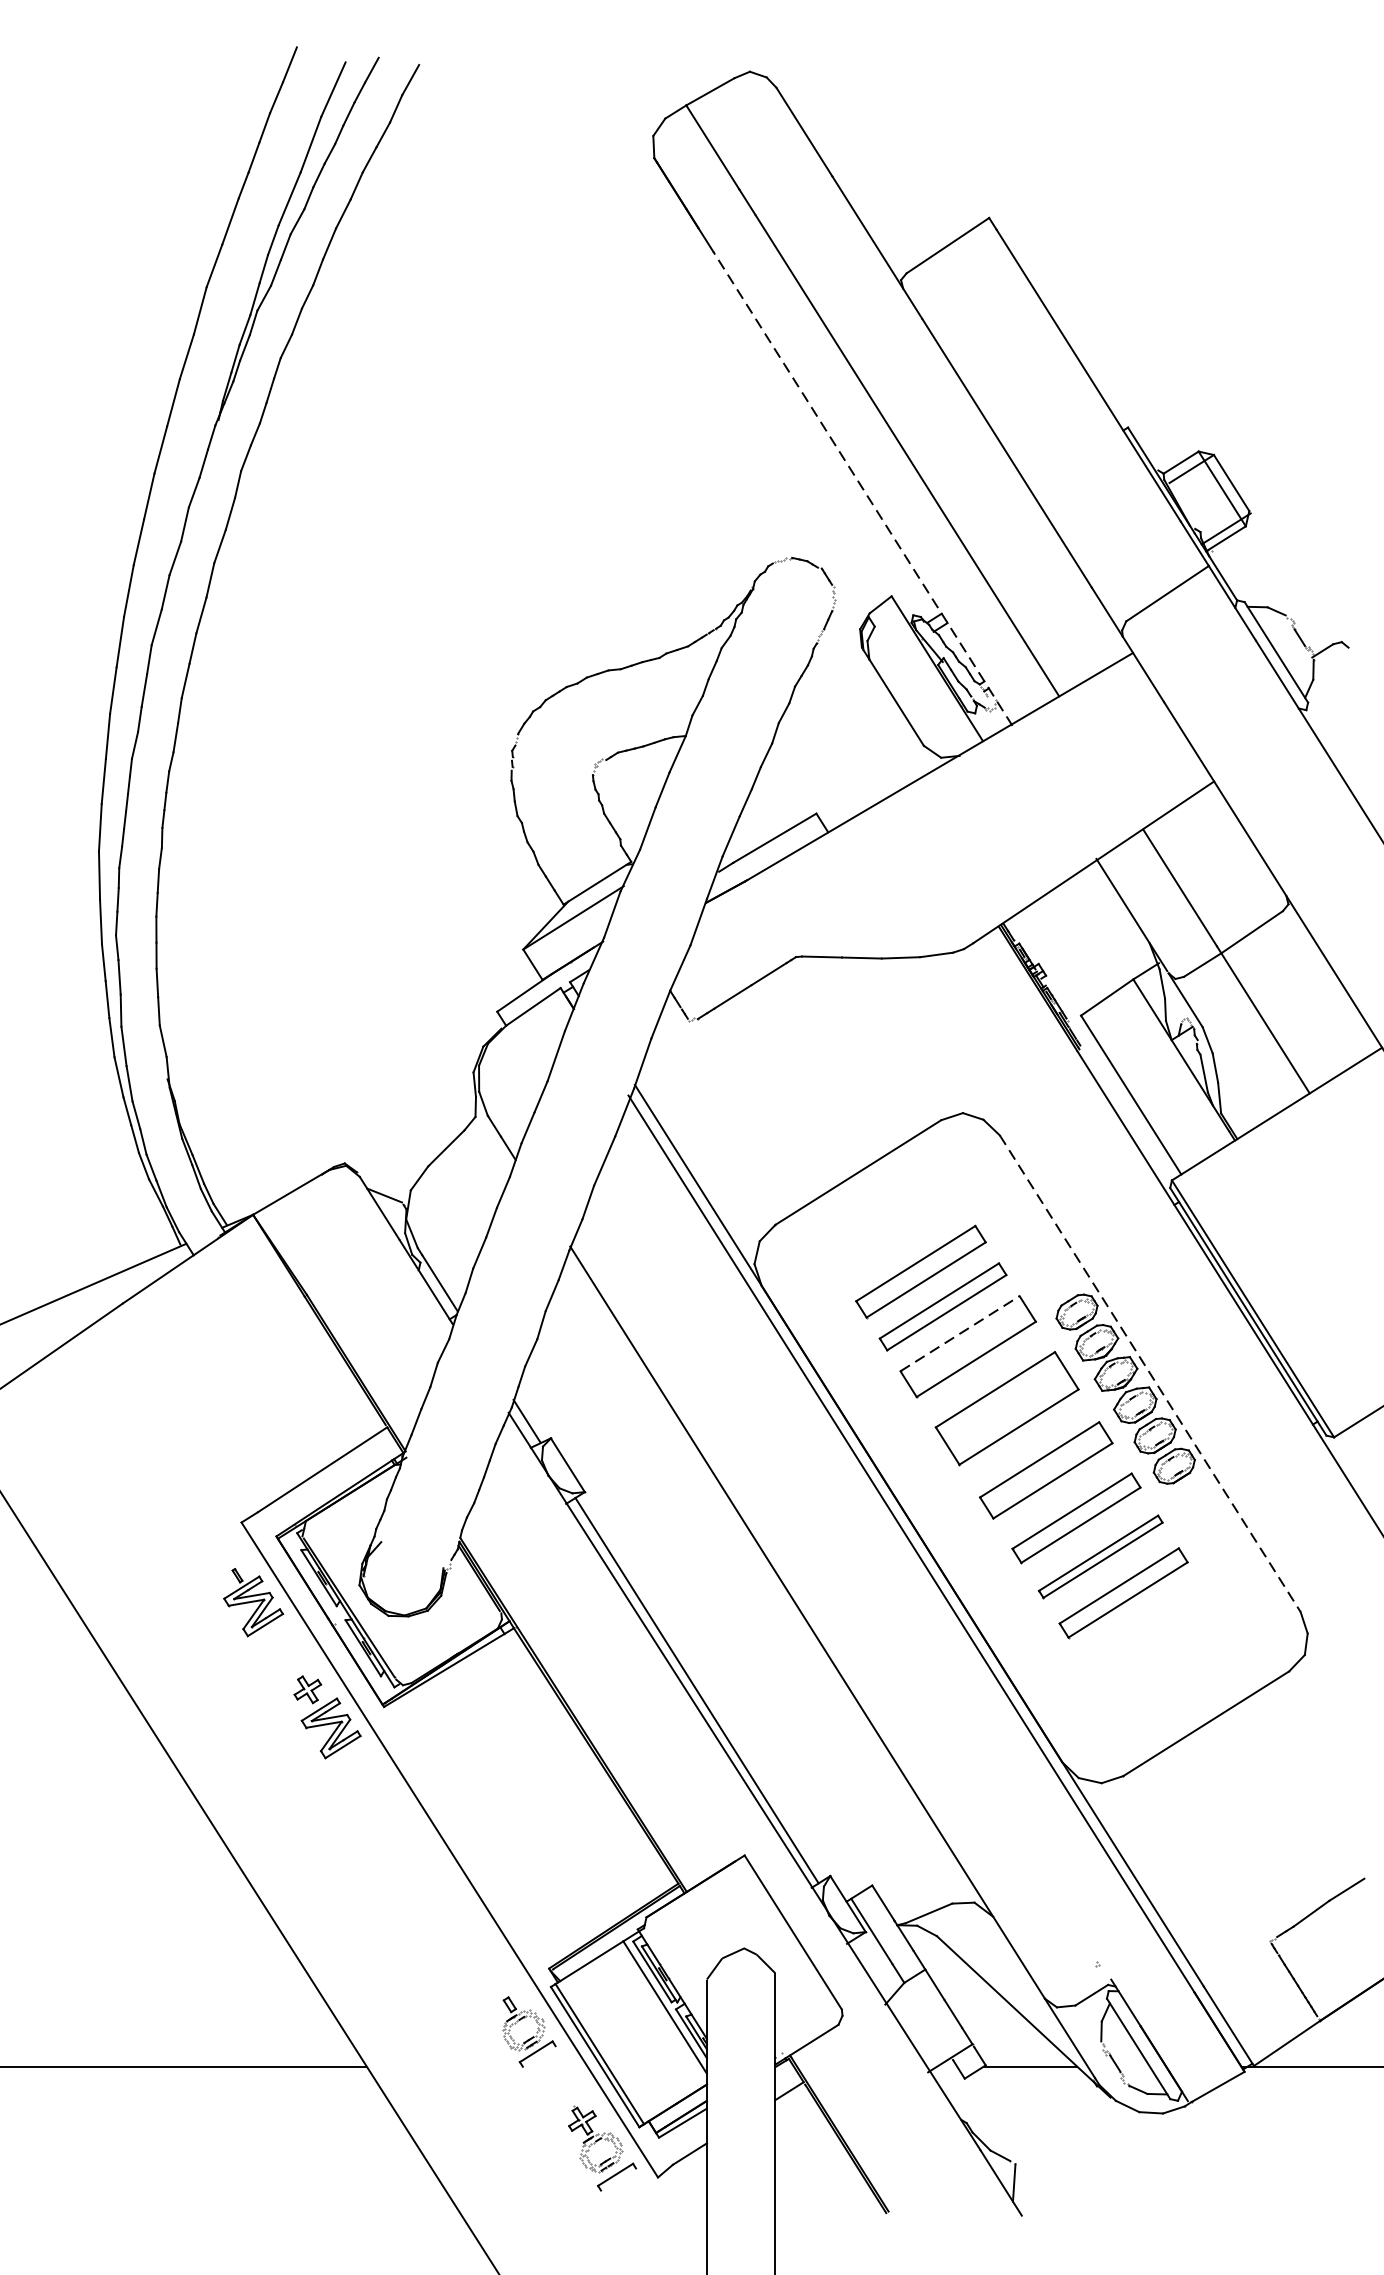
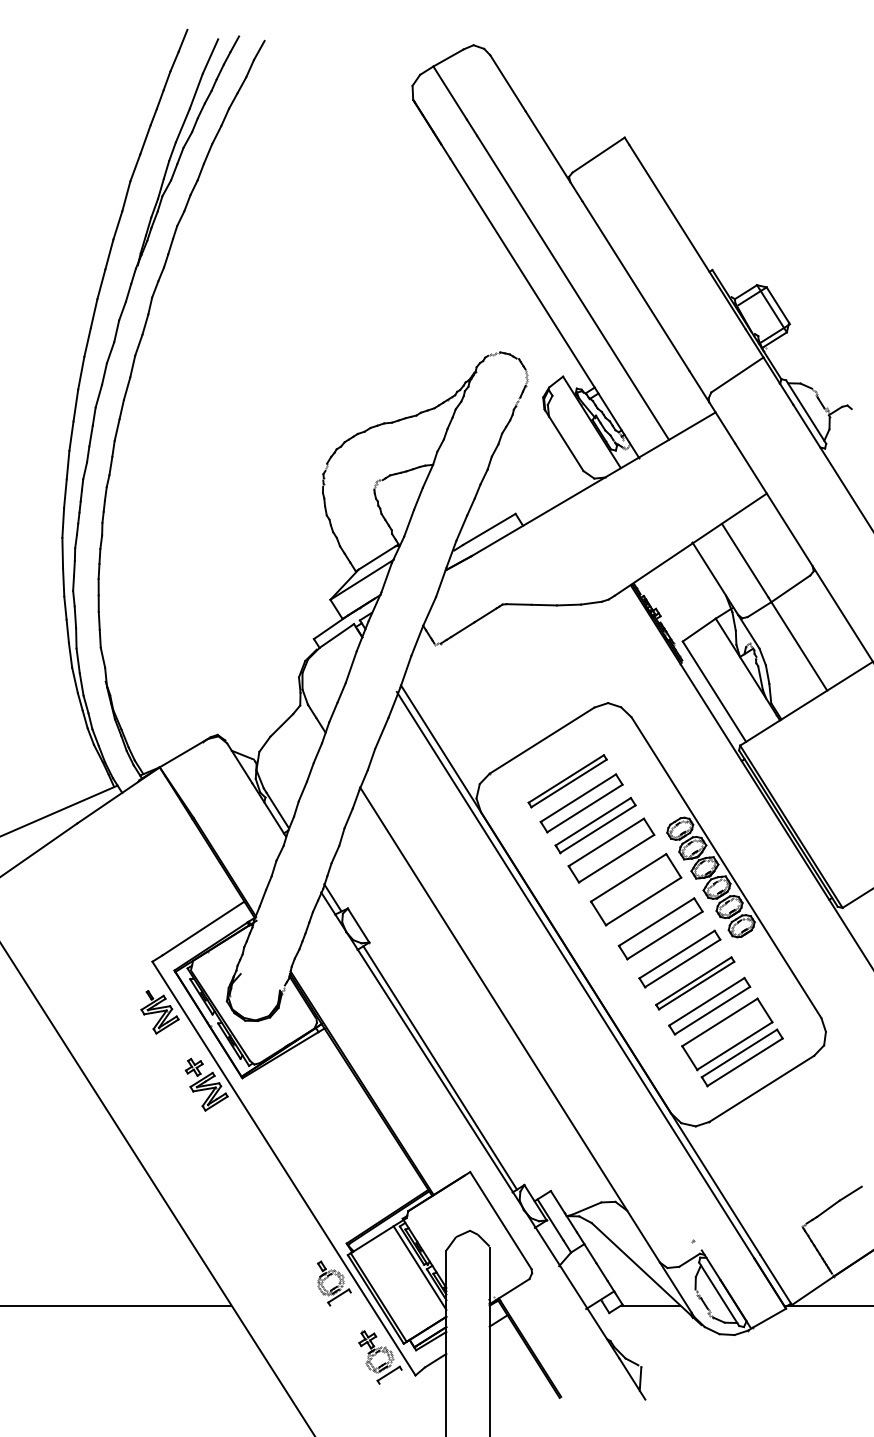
line: (862, 488) -> (544, 308), dashed -> solid
part: (898, 1237) -> (567, 781), added
line: (960, 1333) -> (606, 842), dashed -> solid
line: (1150, 1373) -> (726, 867), dashed -> solid
part: (1159, 1650) -> (732, 1042), added

